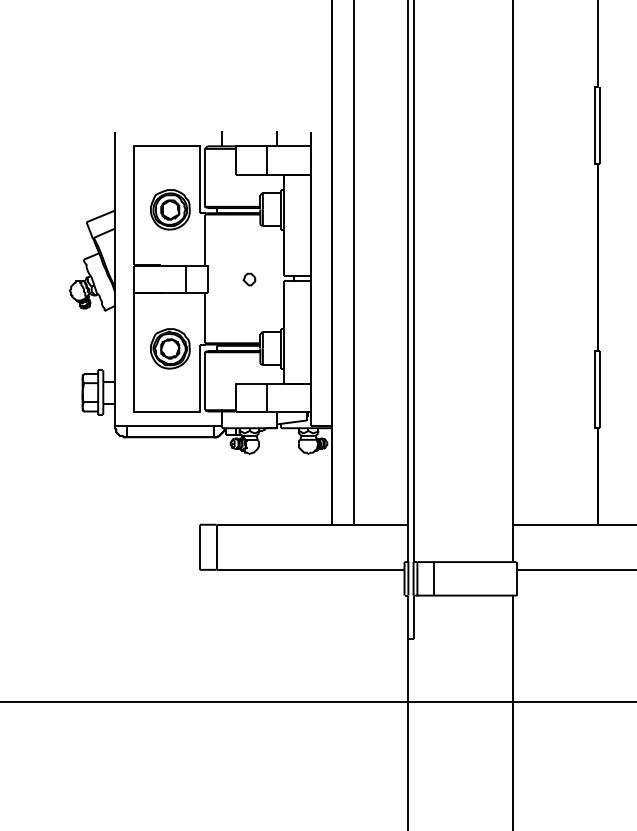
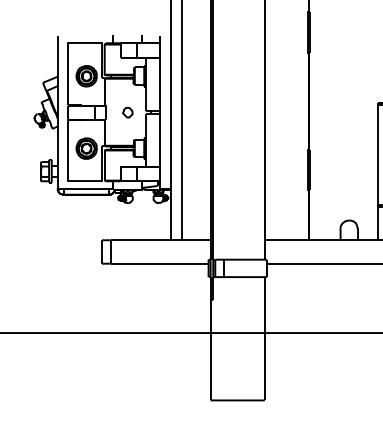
part: (248, 279) -> (127, 112), size x1.6

